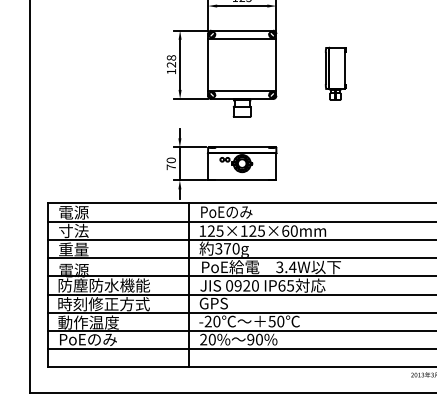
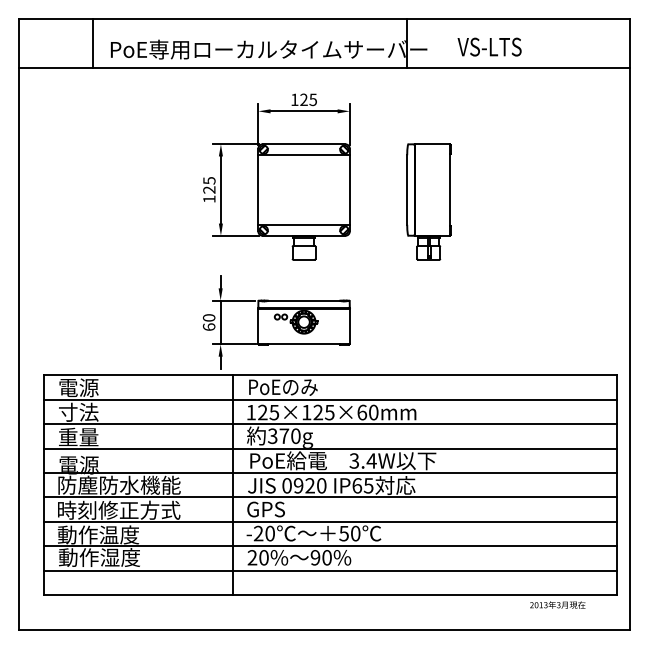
text: (171, 57) -> (209, 180), 128 -> 125
part: (335, 73) -> (428, 201), size x1.67
text: (170, 166) -> (208, 326), 70 -> 60
text: (88, 339) -> (98, 557), PoEのみ -> 動作湿度

